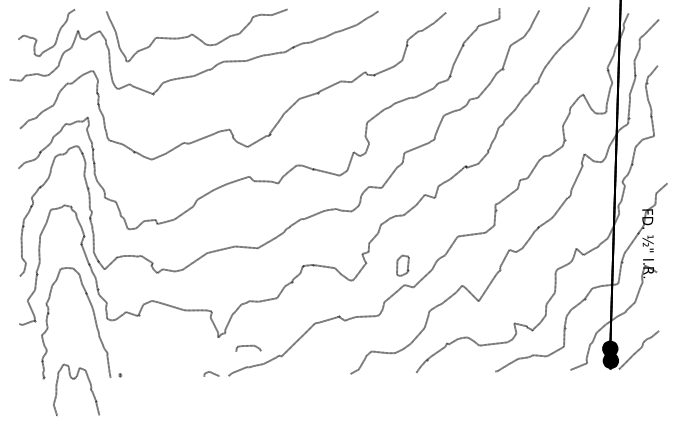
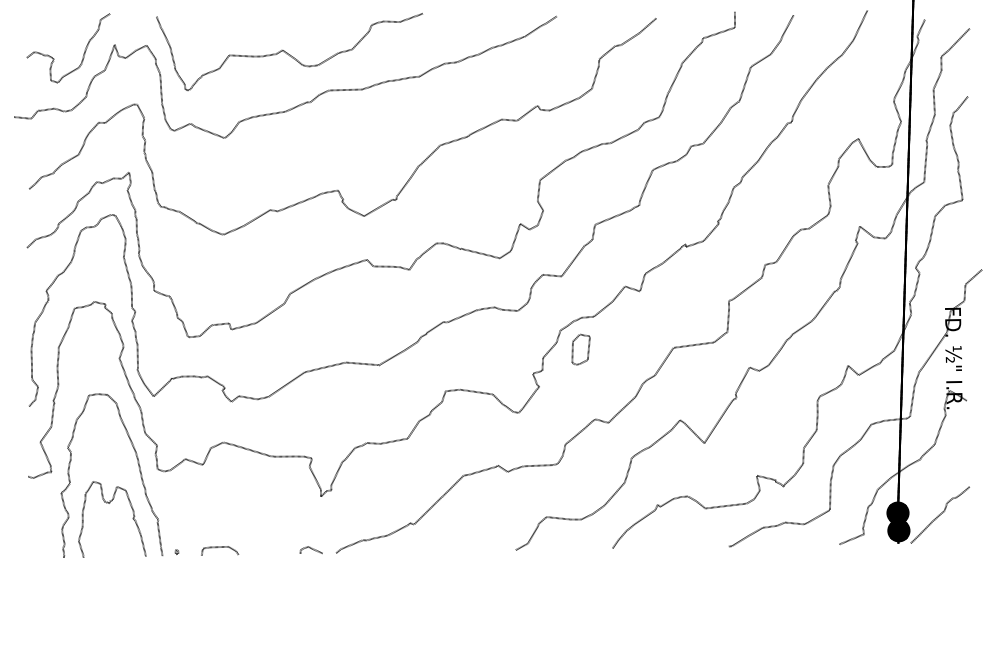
part: (402, 265) -> (580, 349), moved
curve: (248, 346) -> (219, 548), moved
curve: (74, 379) -> (109, 503), moved

